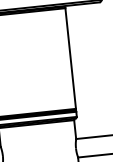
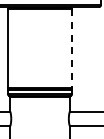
line: (71, 58) -> (72, 48), solid -> dashed

